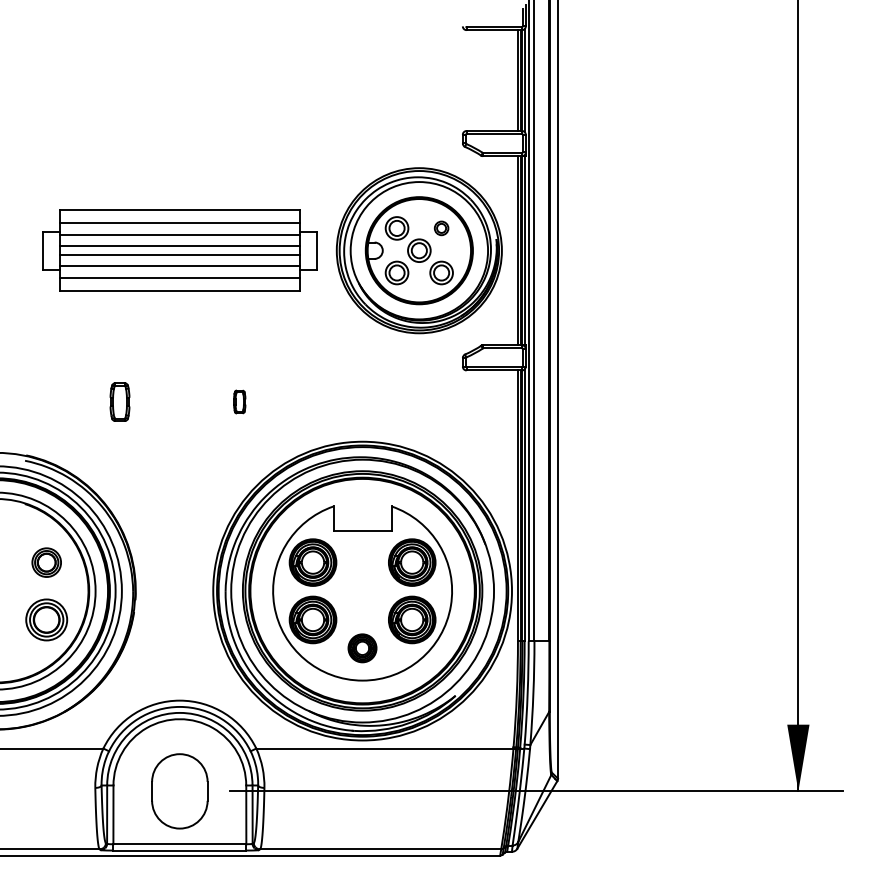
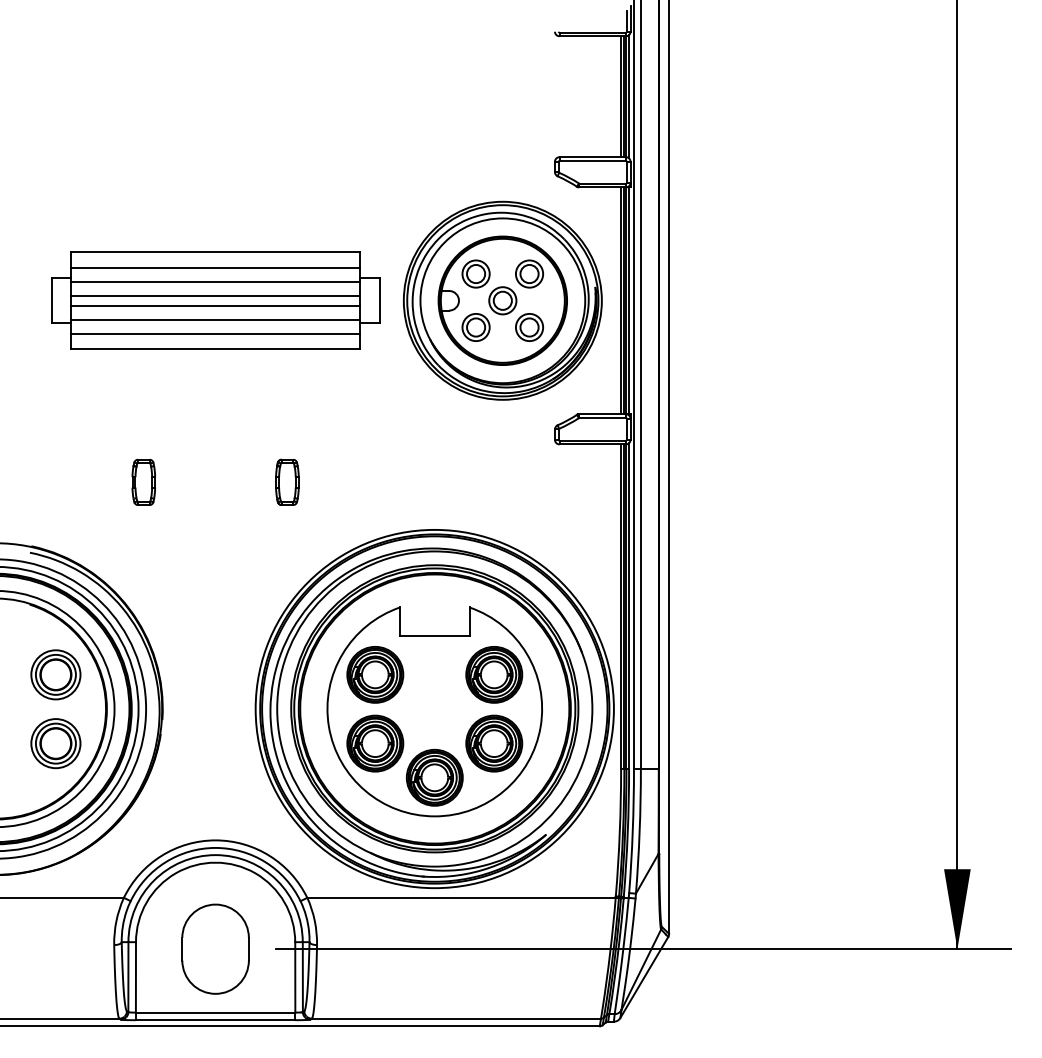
part: (441, 227) -> (529, 273), size x1.67
part: (239, 401) -> (287, 481), size x1.67
part: (46, 562) -> (55, 674), size x1.43
part: (362, 648) -> (434, 777), size x1.67

